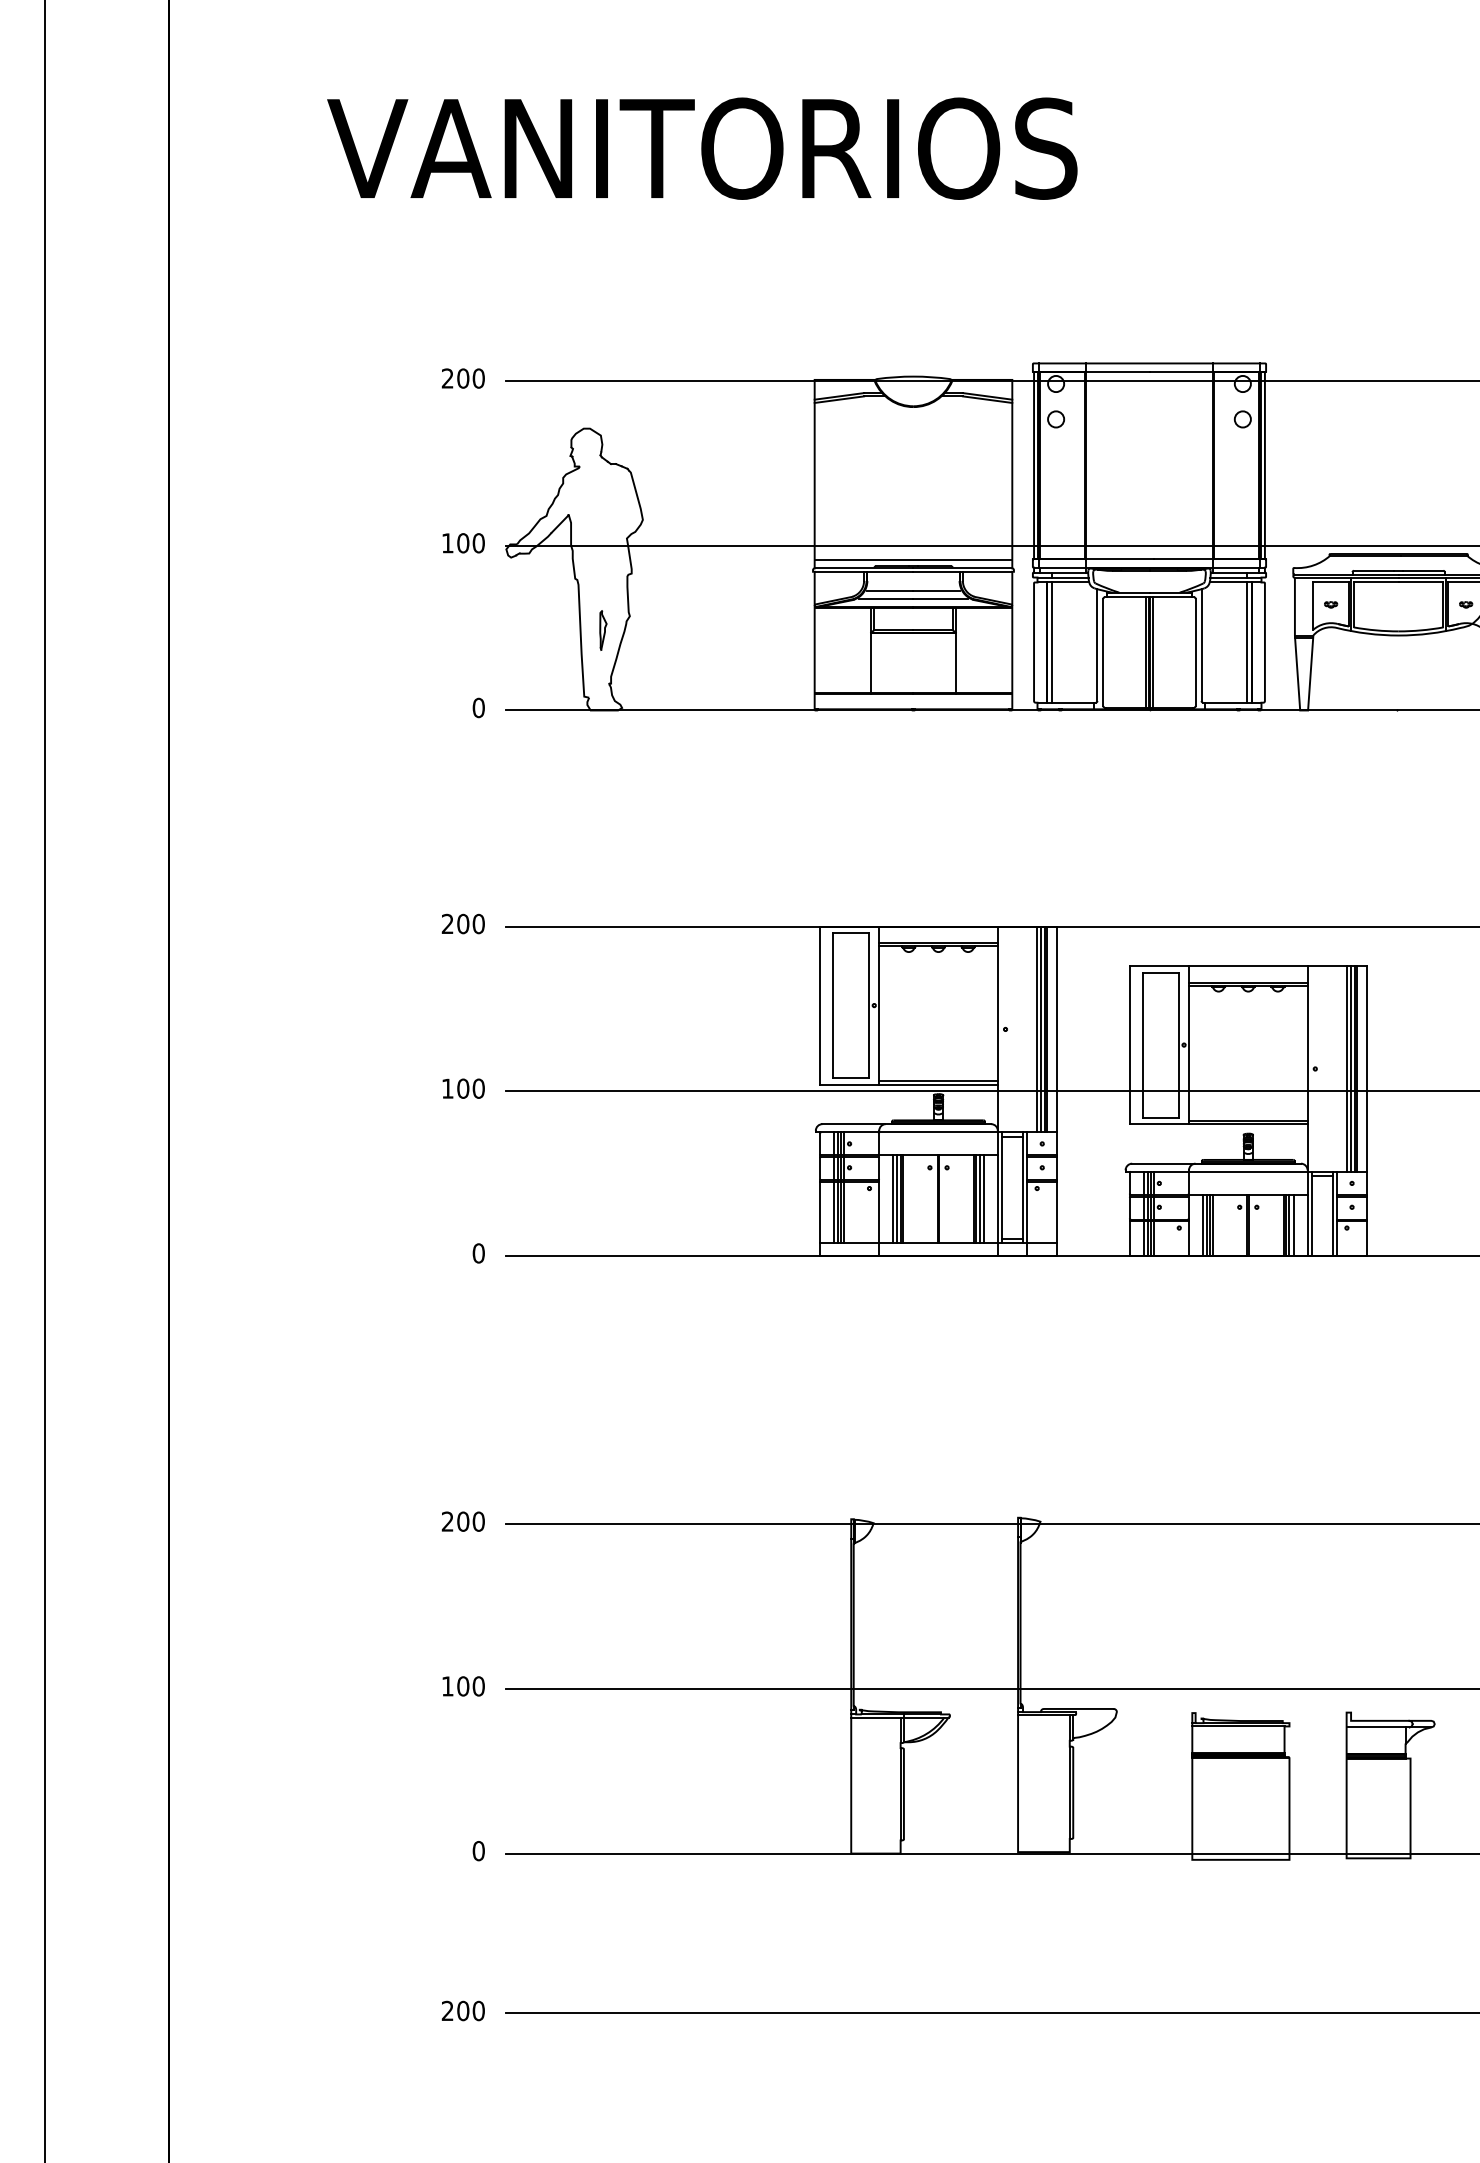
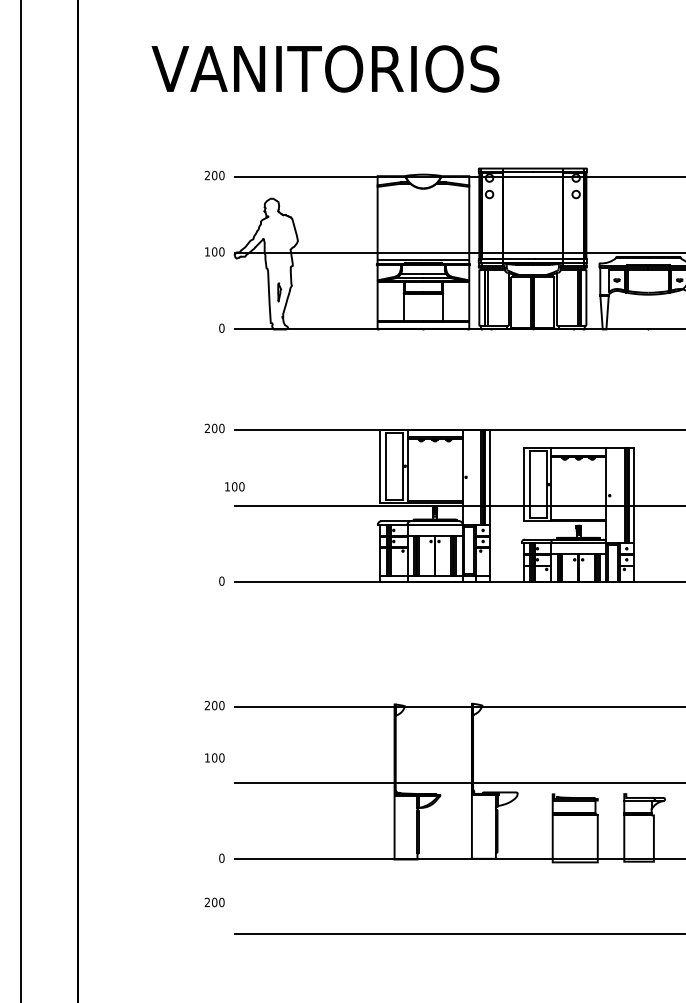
text: (462, 1087) -> (234, 486), moved
text: (462, 1685) -> (214, 757), moved
text: (462, 2011) -> (214, 902), moved

